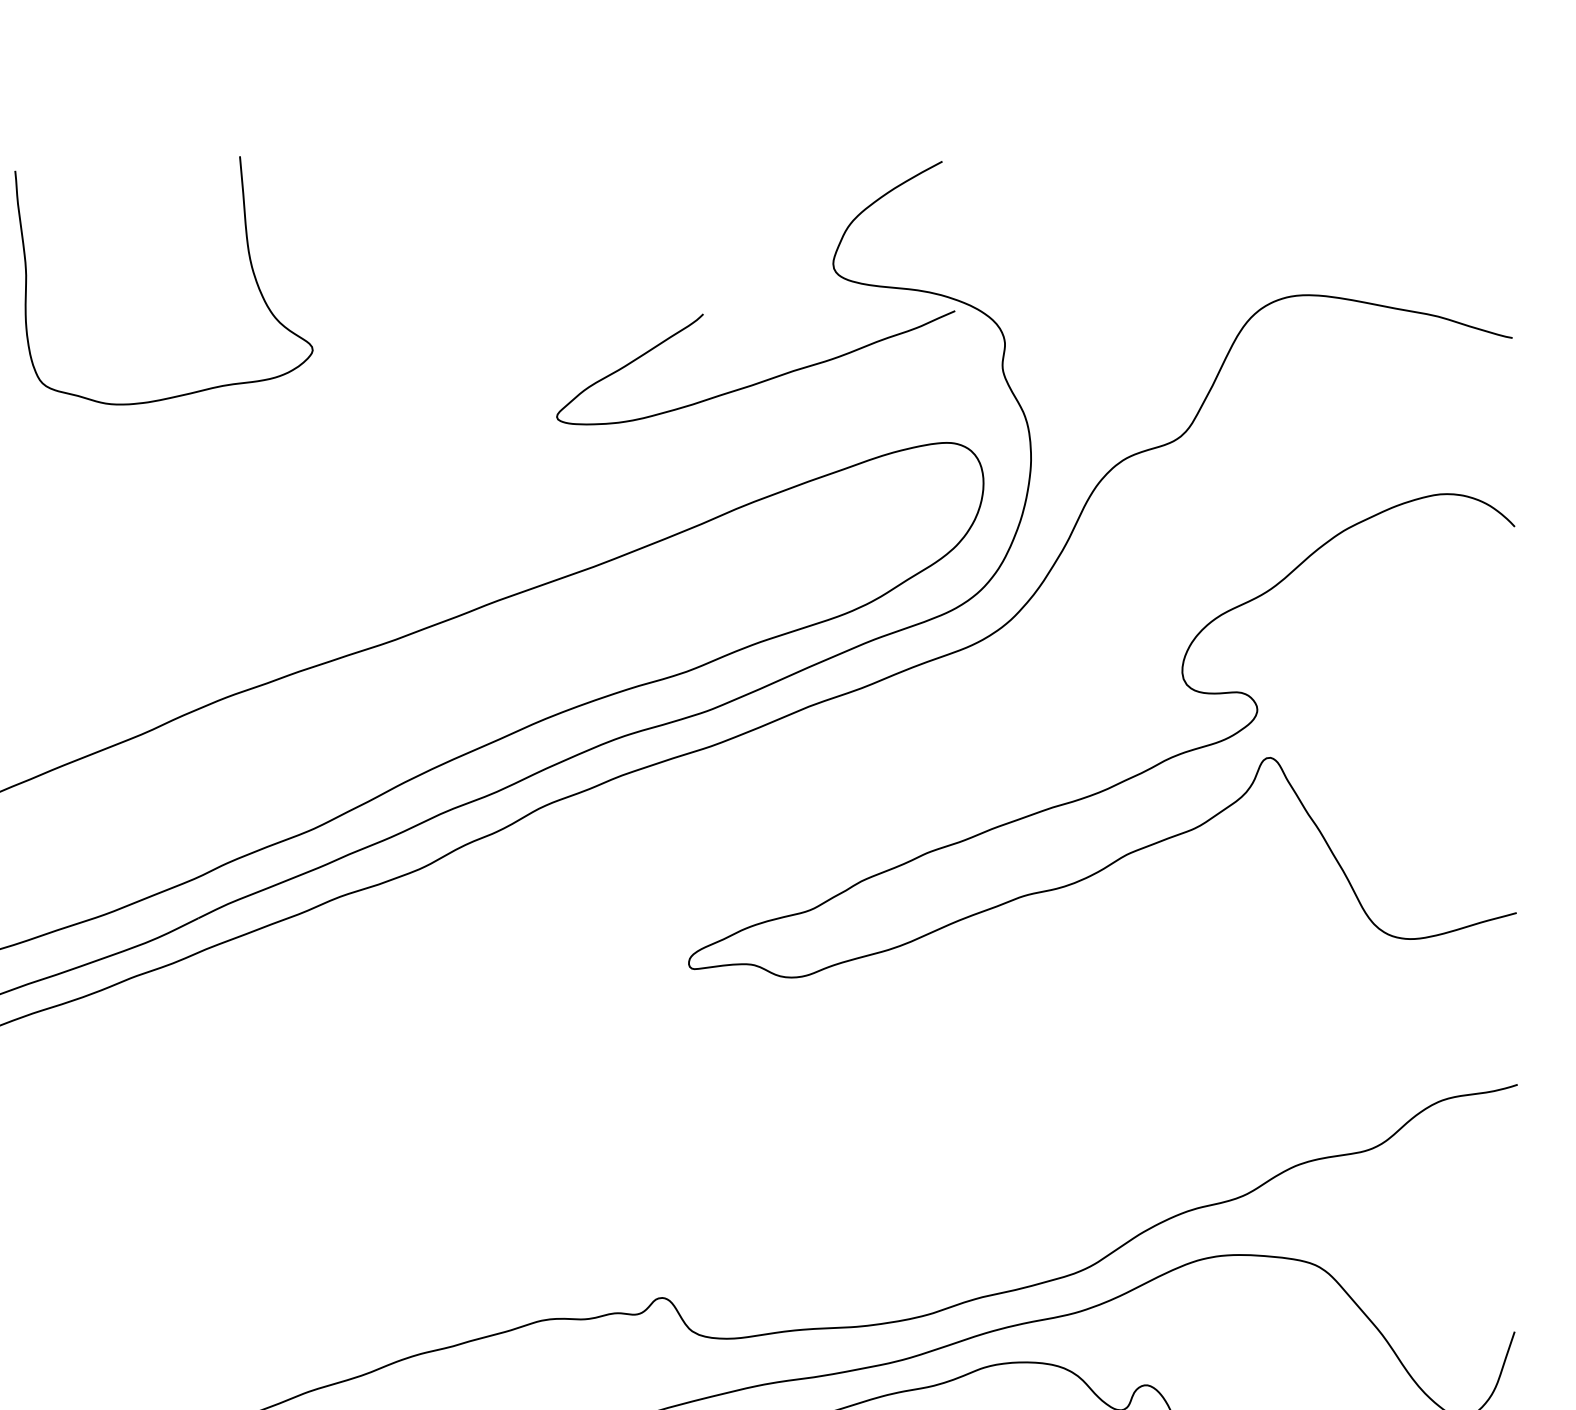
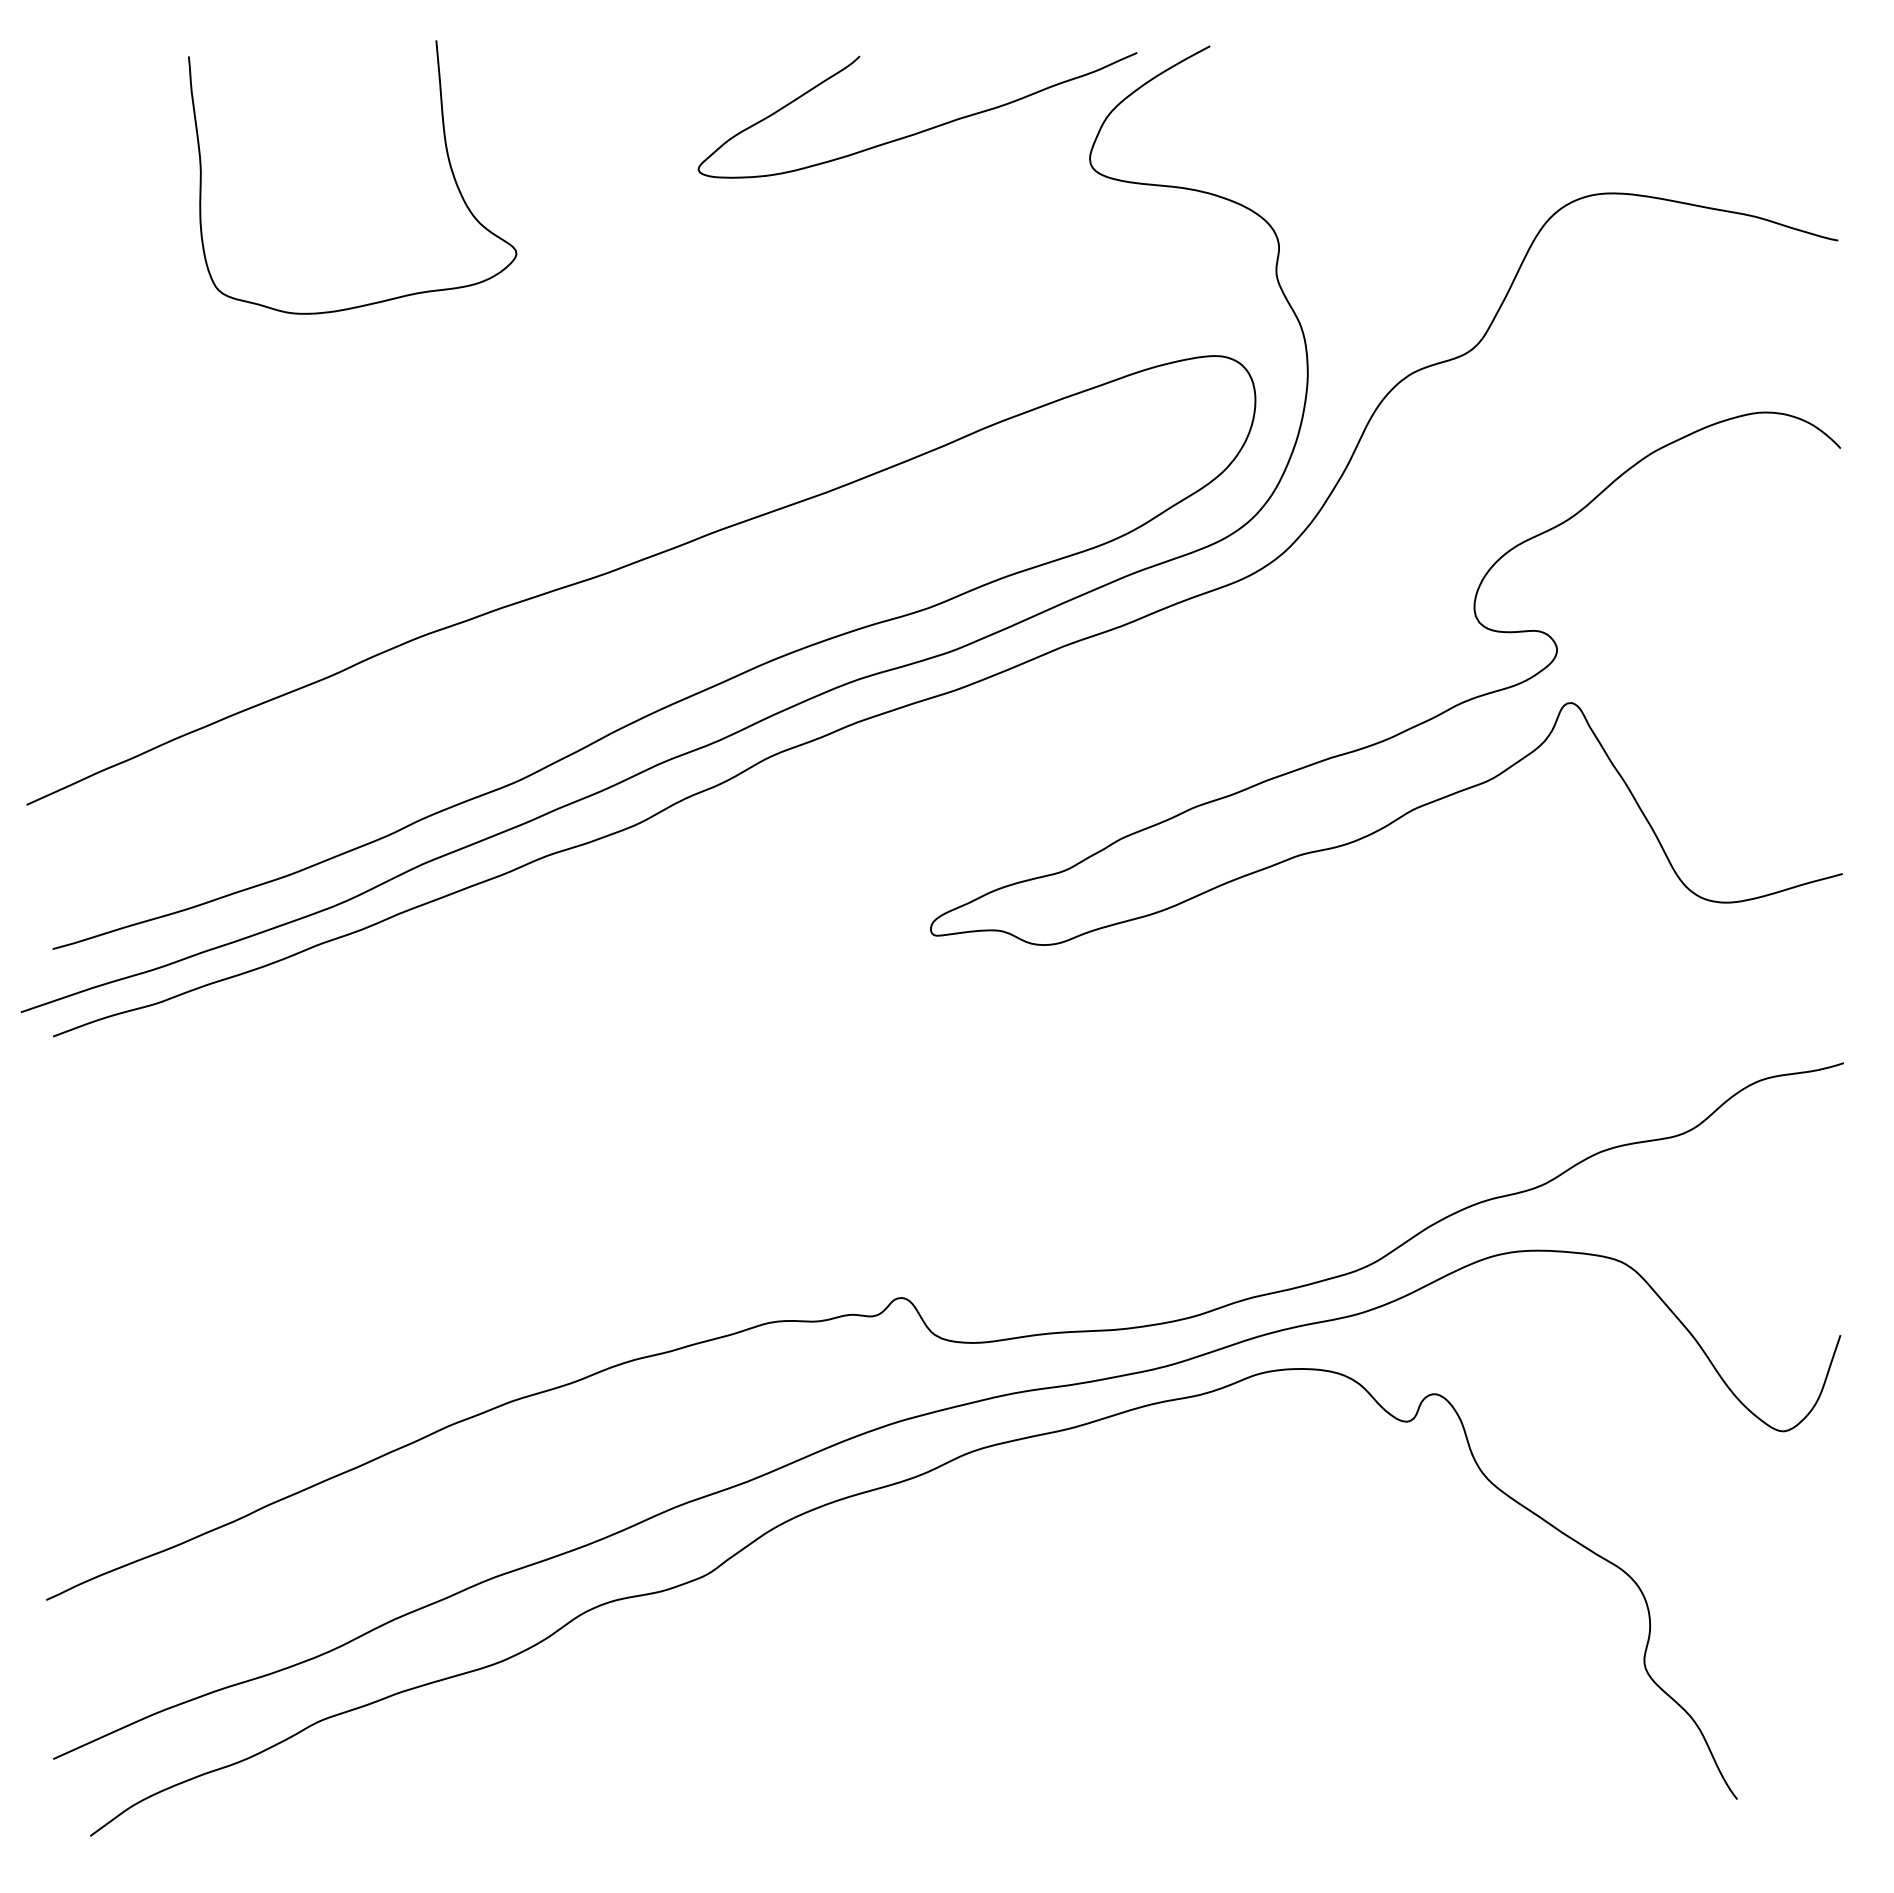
curve: (760, 381) -> (922, 130), moved

